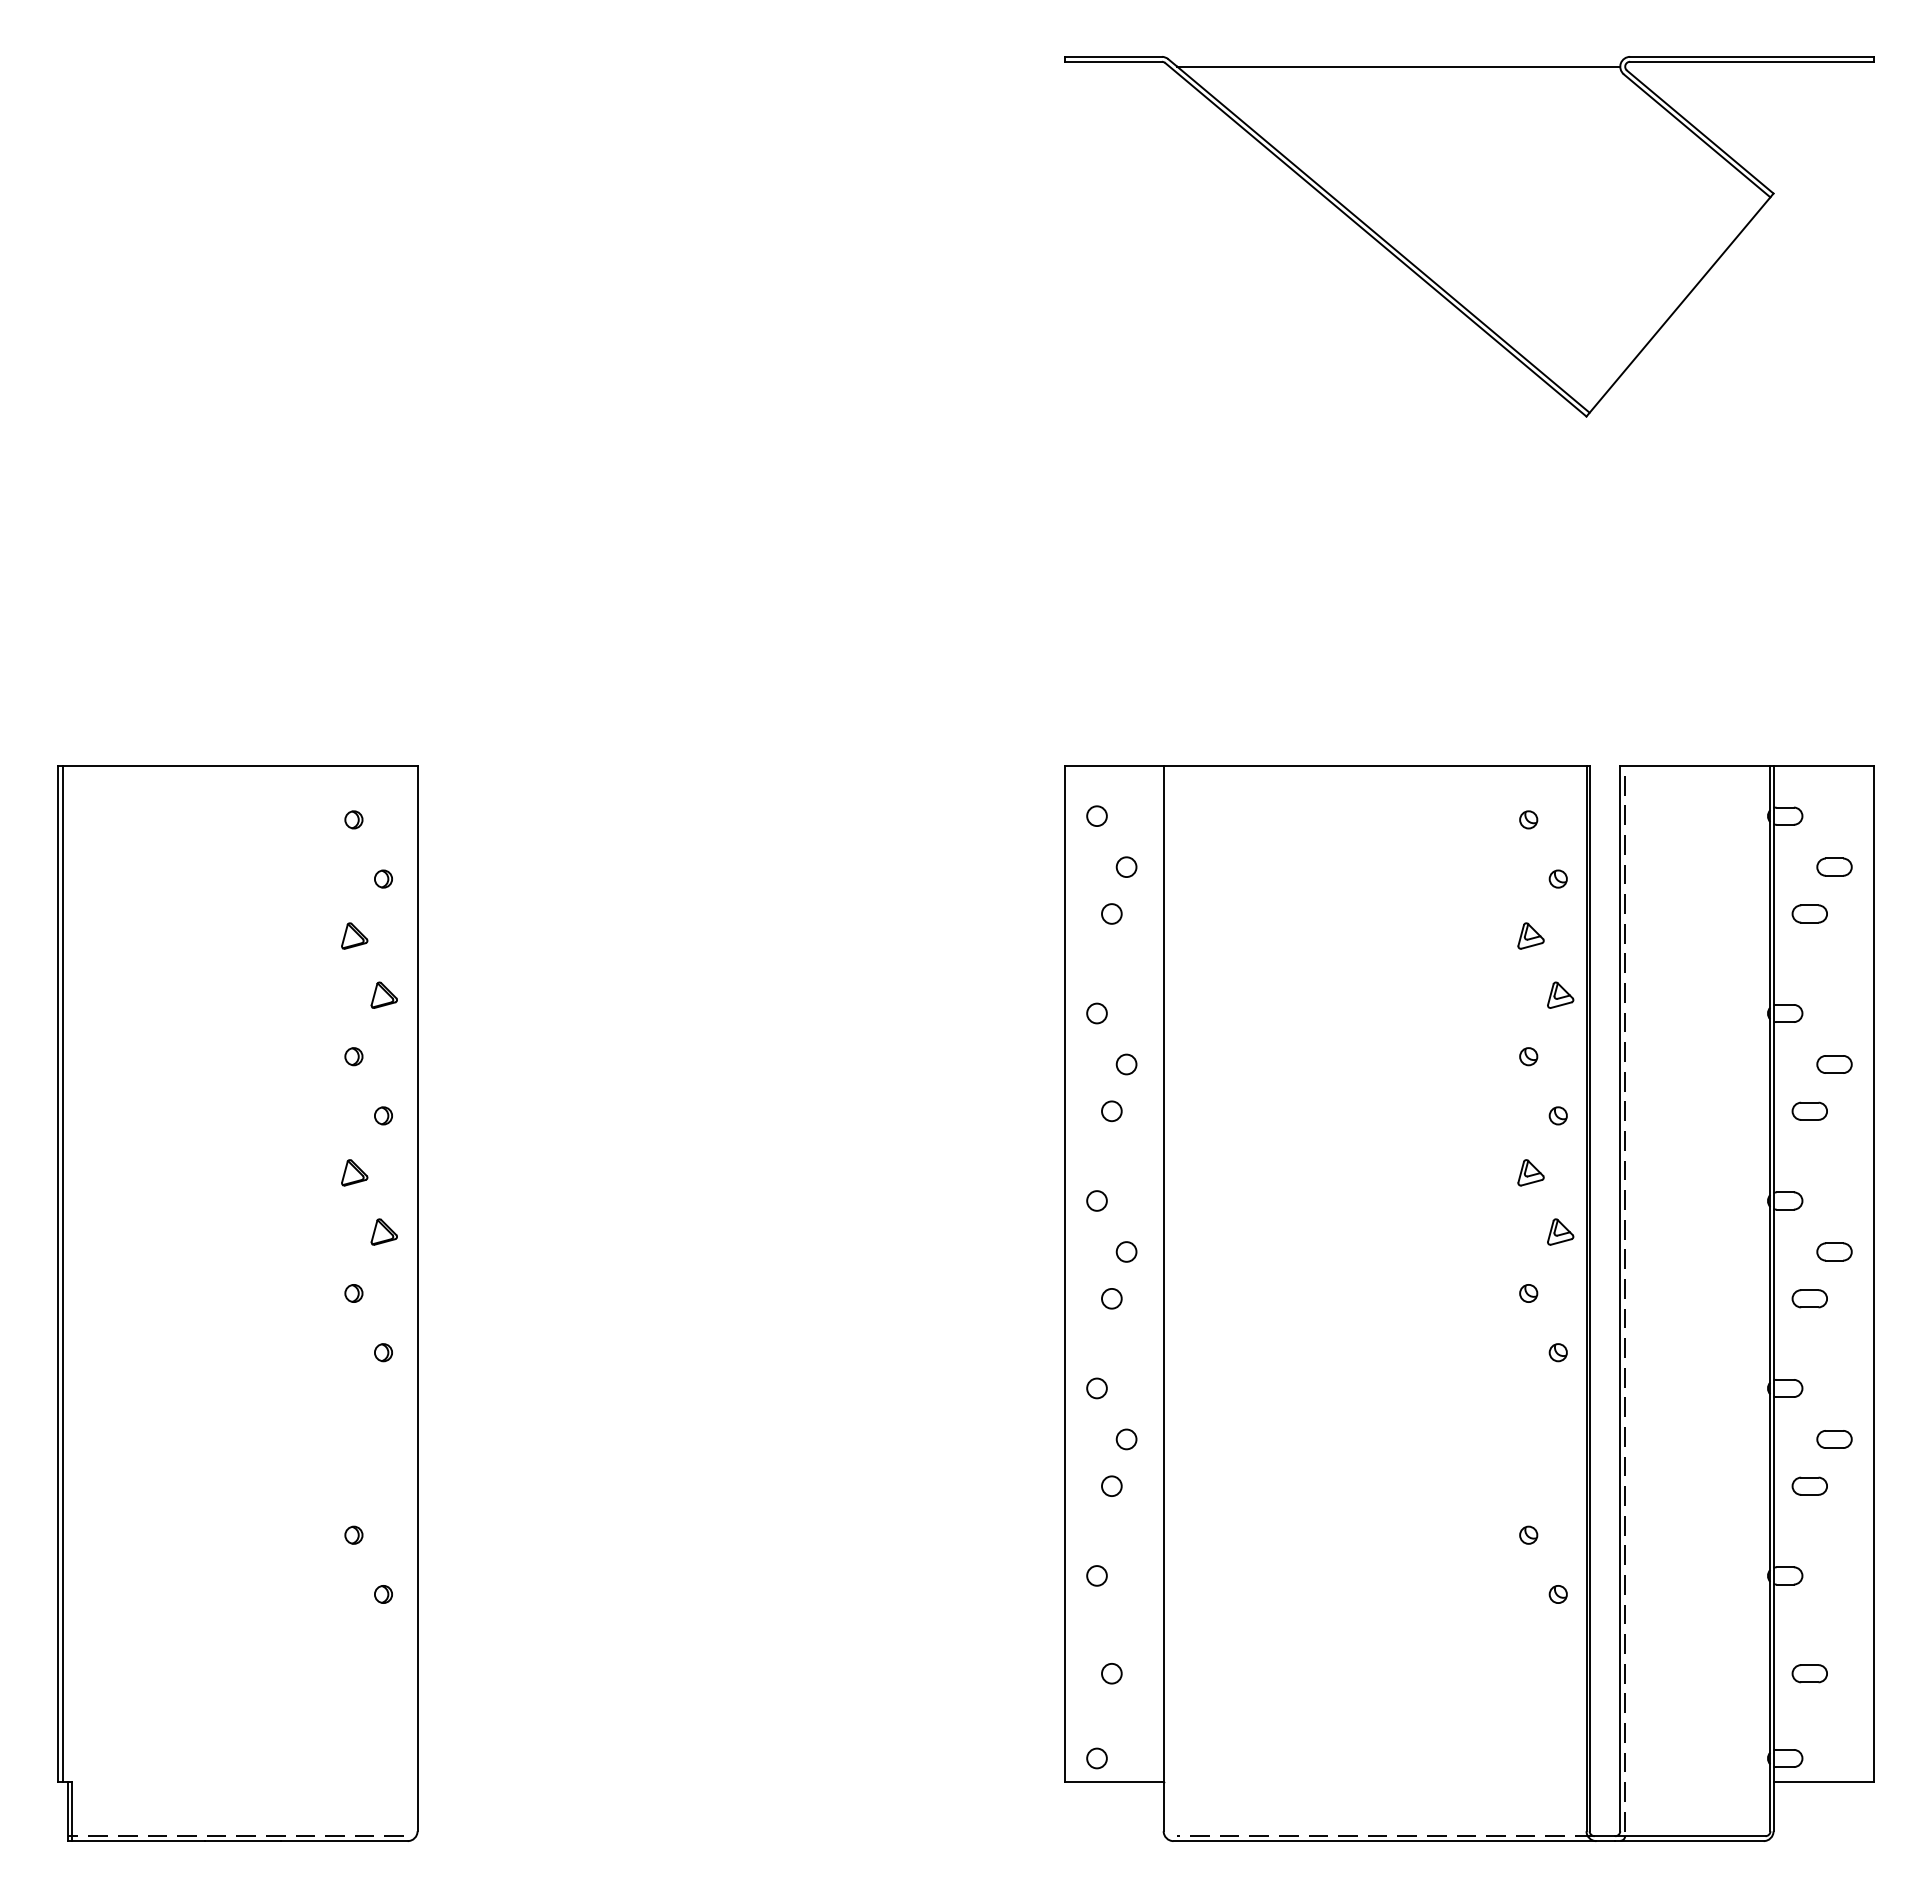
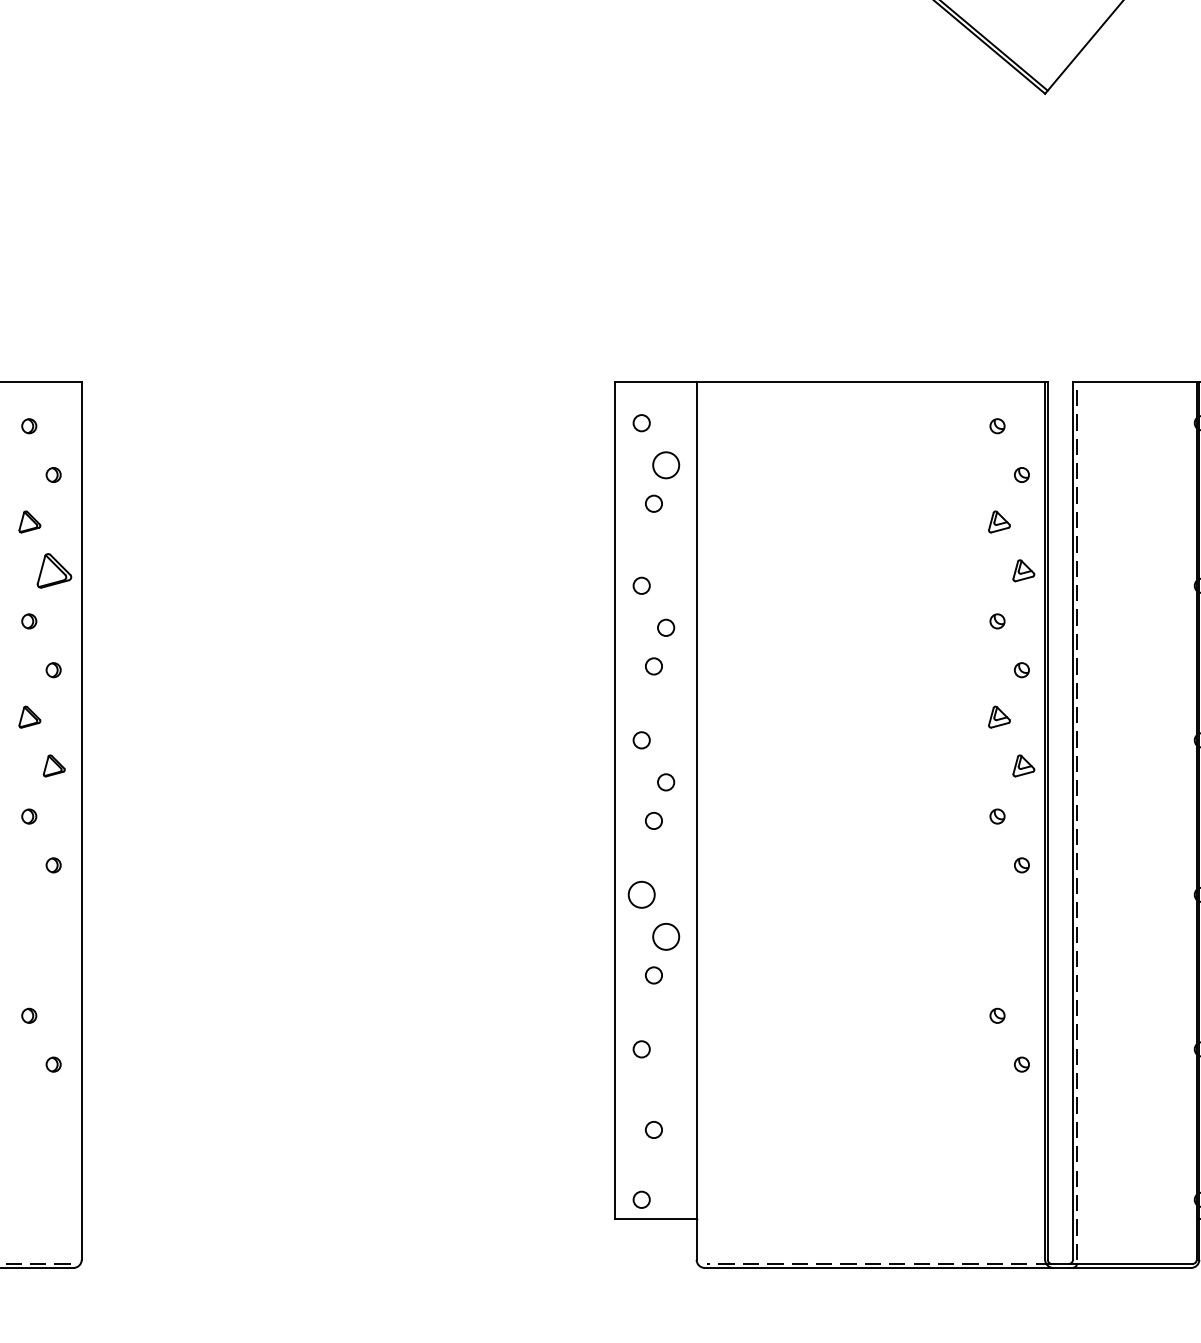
circle: (1126, 866) -> (666, 464), size x1.6
part: (383, 994) -> (53, 570), size x1.6
circle: (1096, 1388) -> (641, 894), size x1.6
circle: (1126, 1439) -> (666, 936), size x1.6

